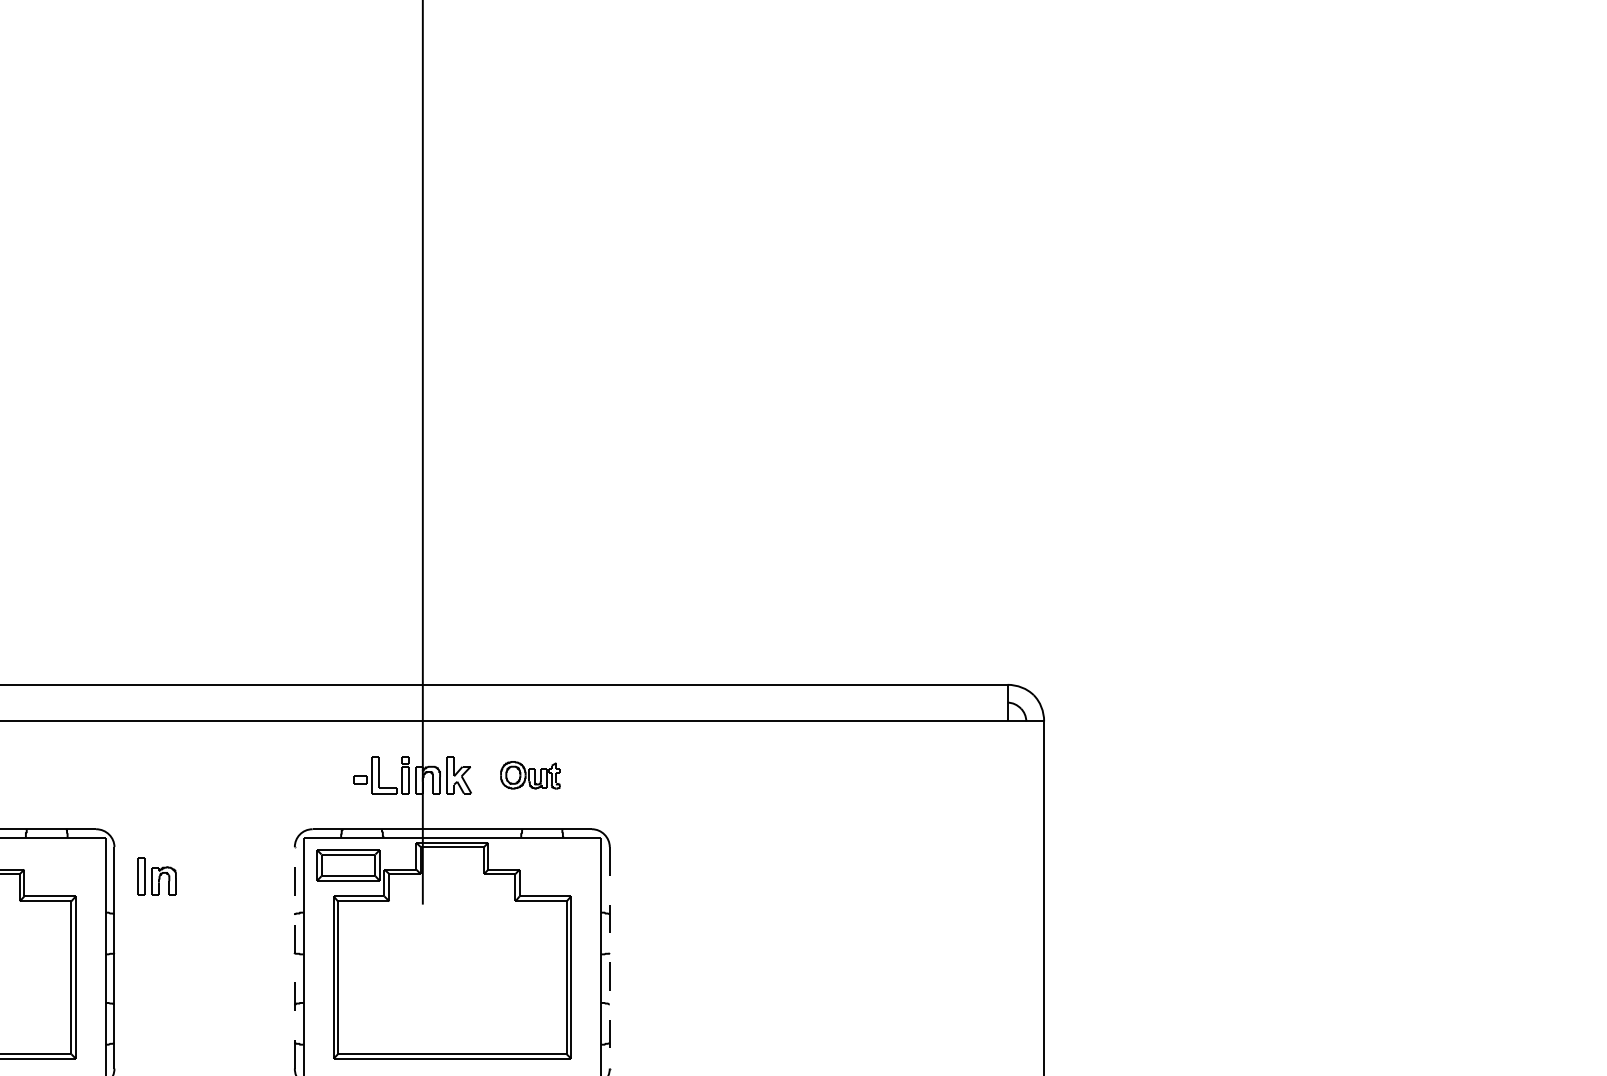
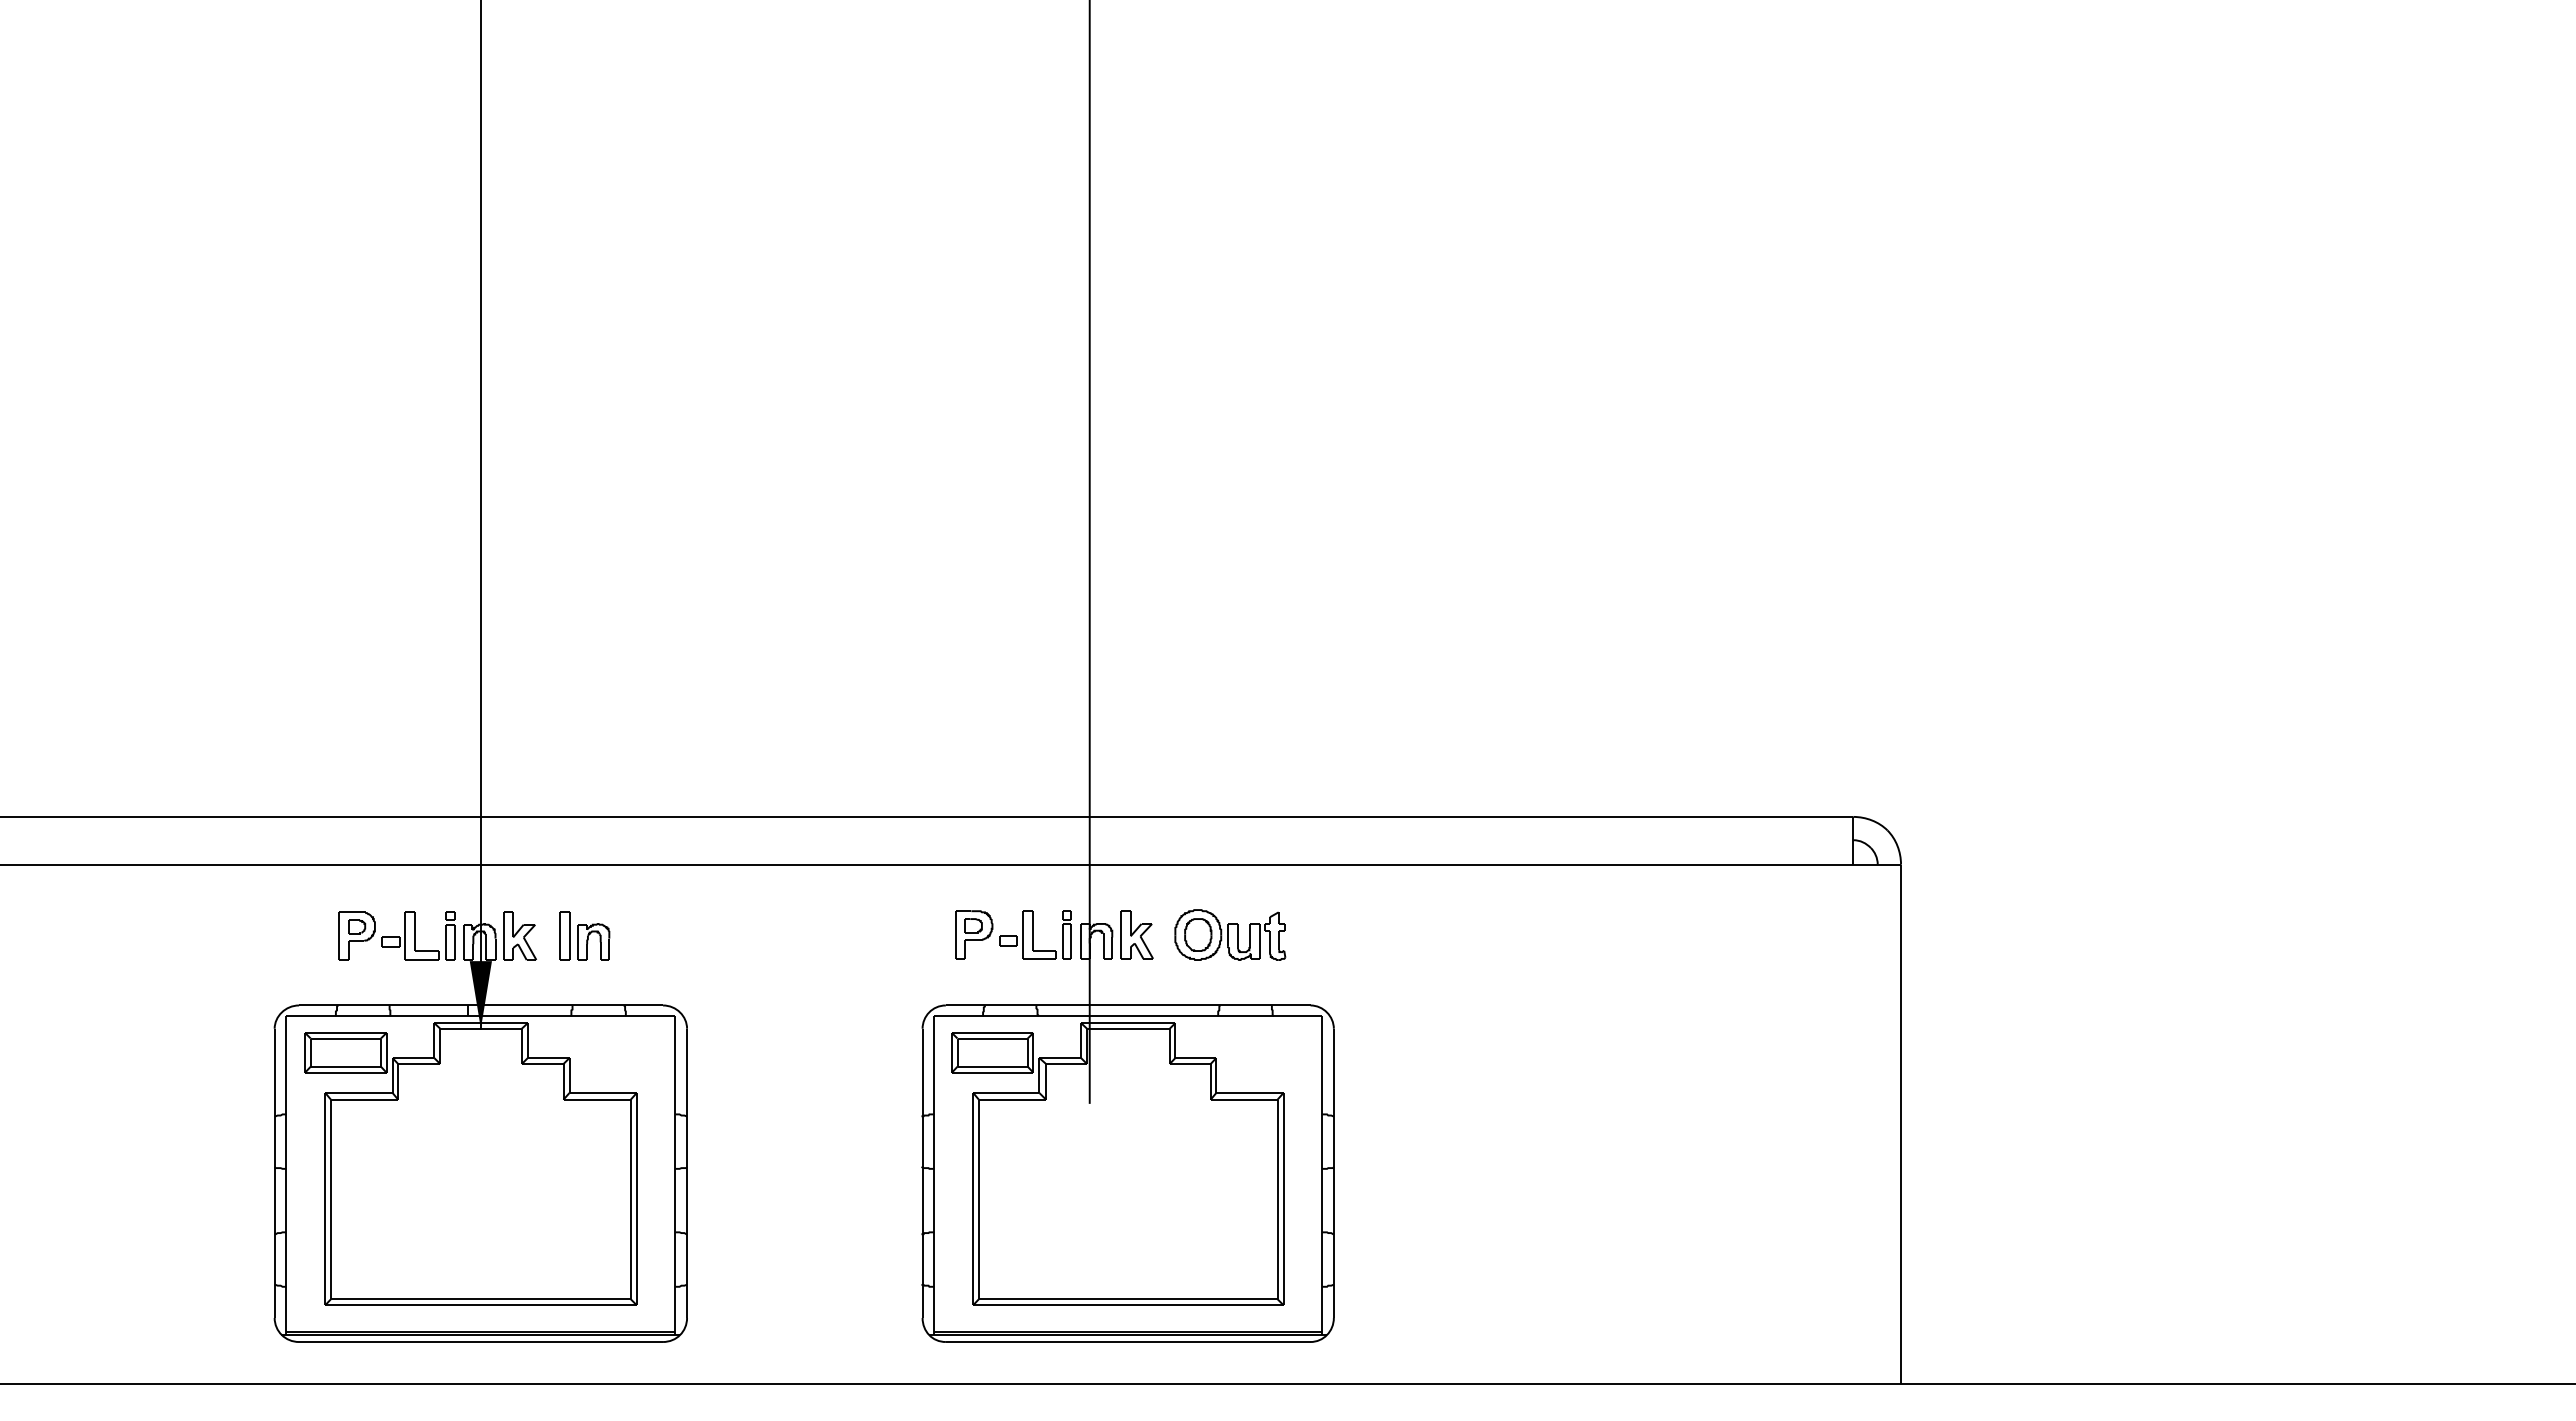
part: (334, 774) -> (974, 934), added
part: (530, 774) -> (1230, 934), size x1.43
part: (156, 875) -> (584, 935), moved
line: (294, 957) -> (922, 1172), dashed -> solid
line: (609, 958) -> (1333, 1174), dashed -> solid

